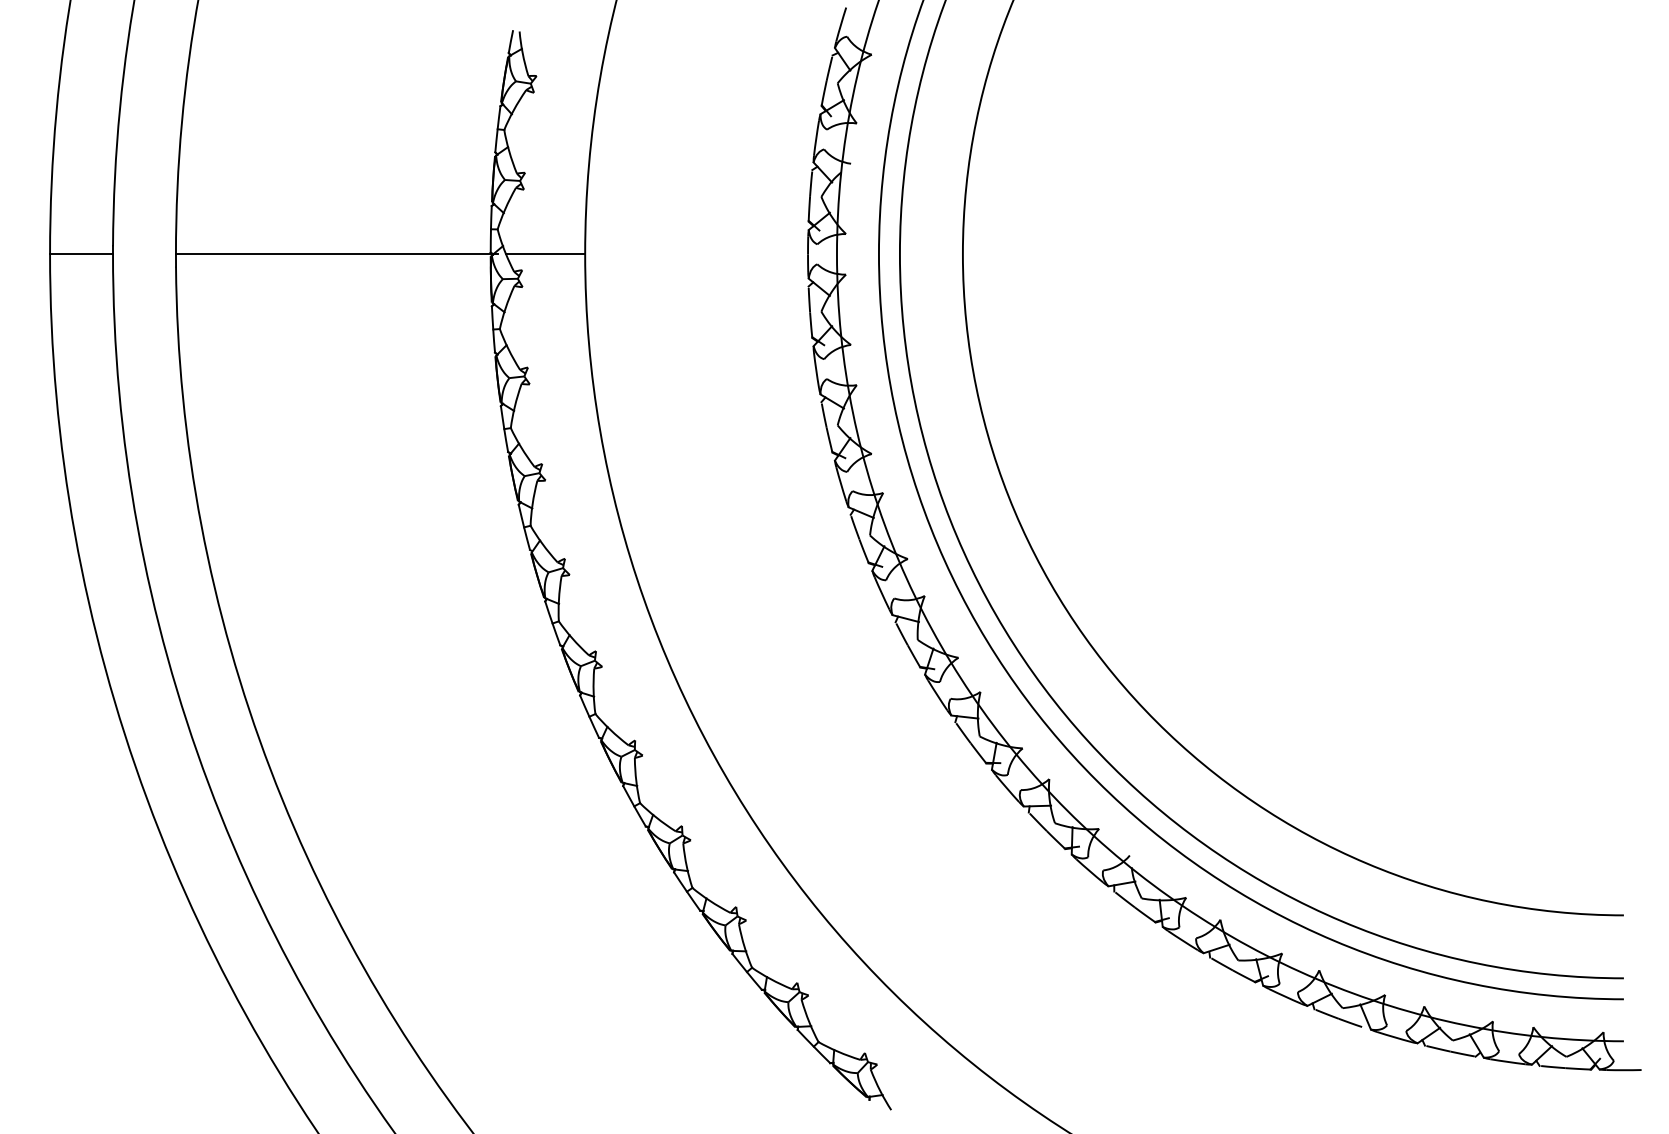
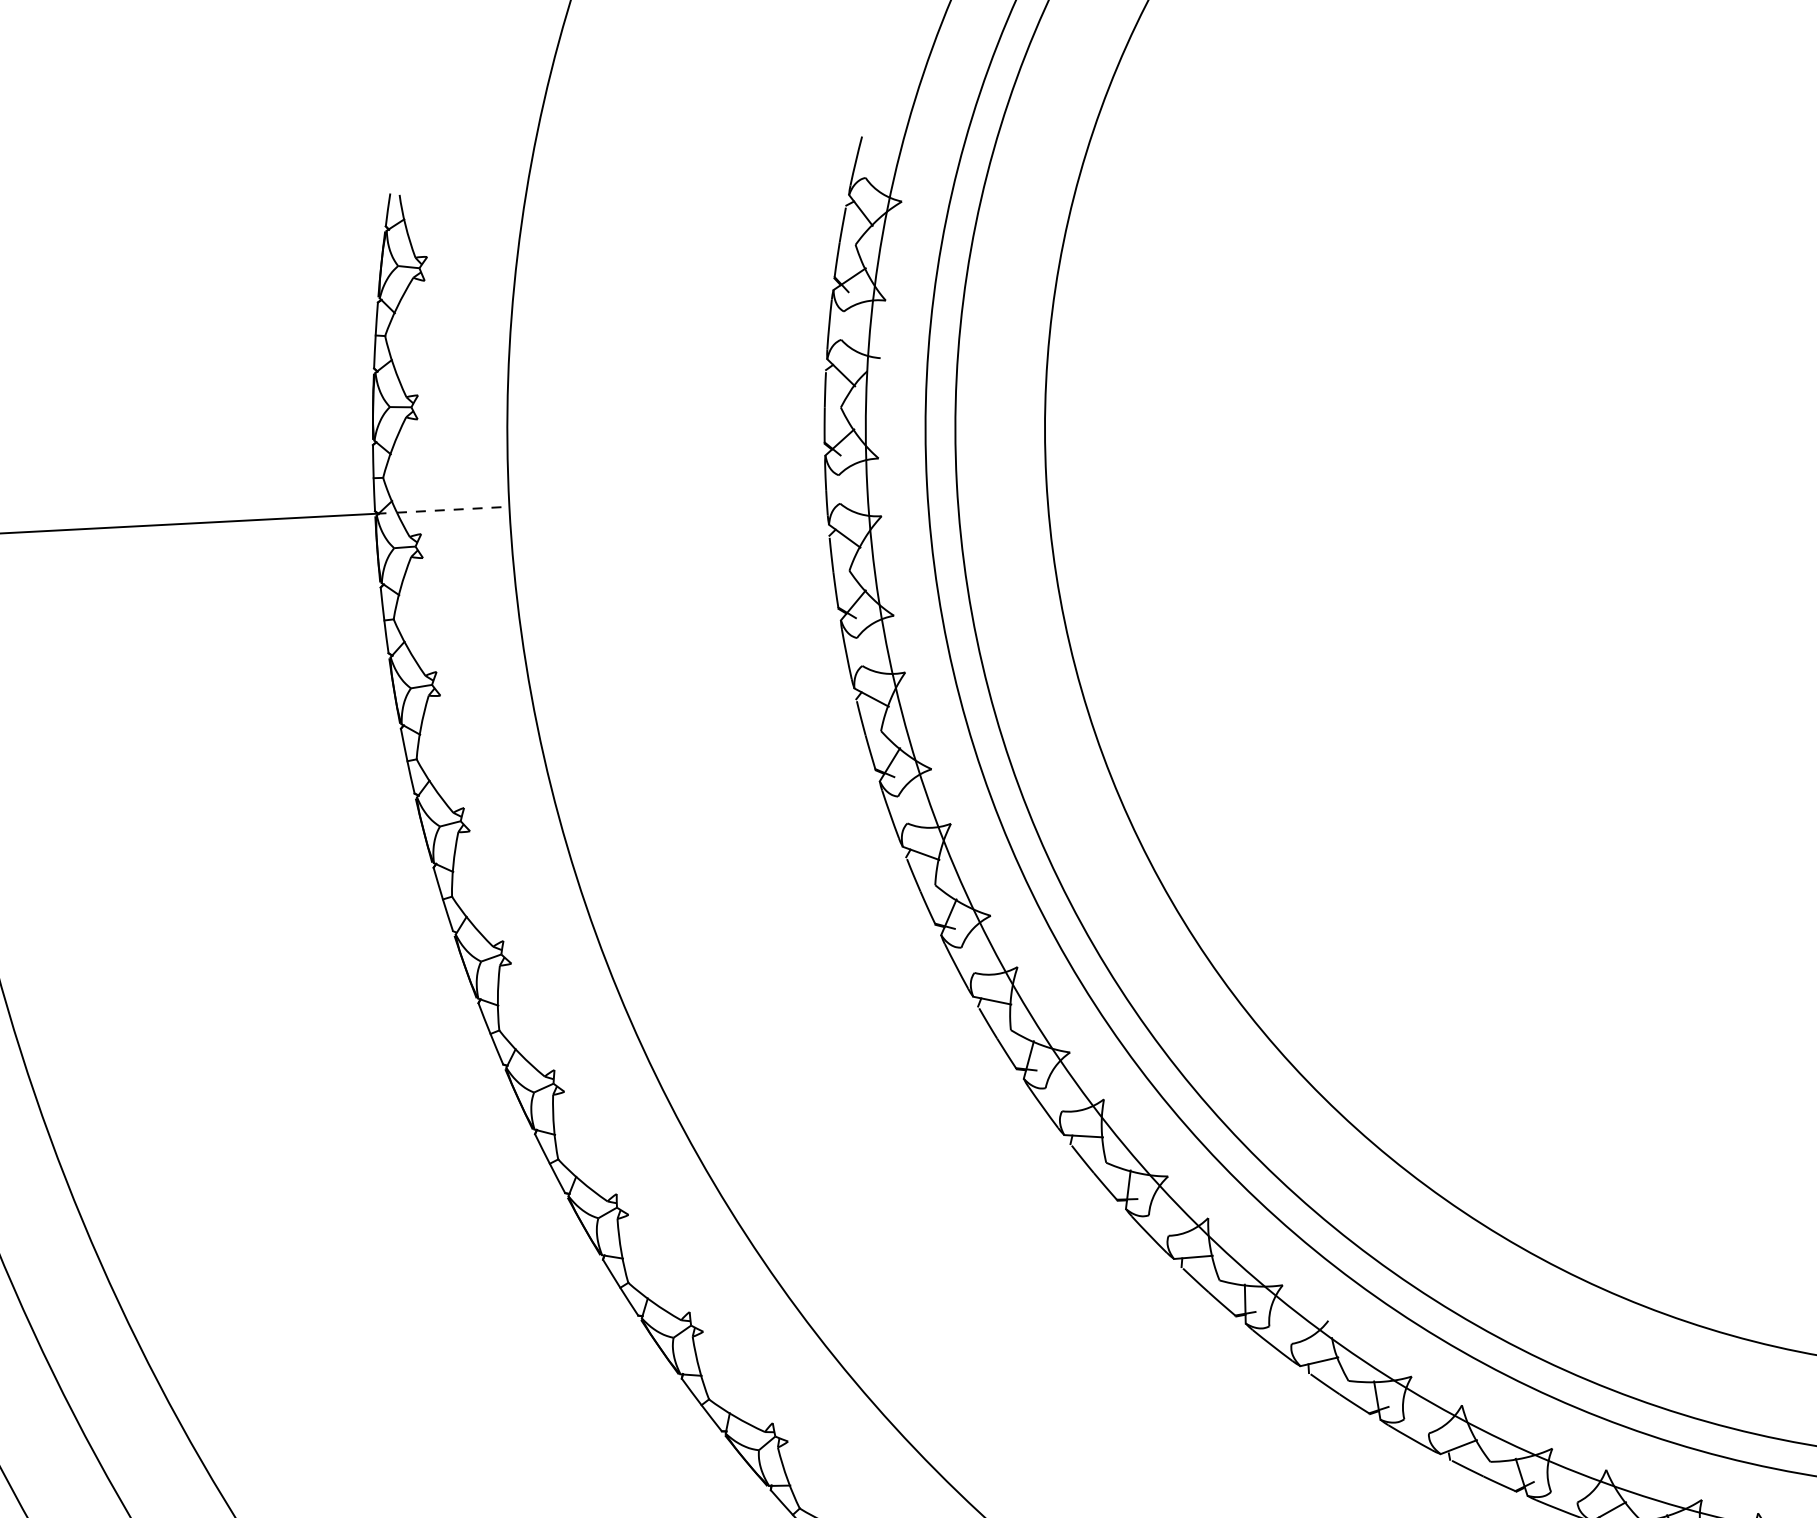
line: (545, 254) -> (453, 509), solid -> dashed

